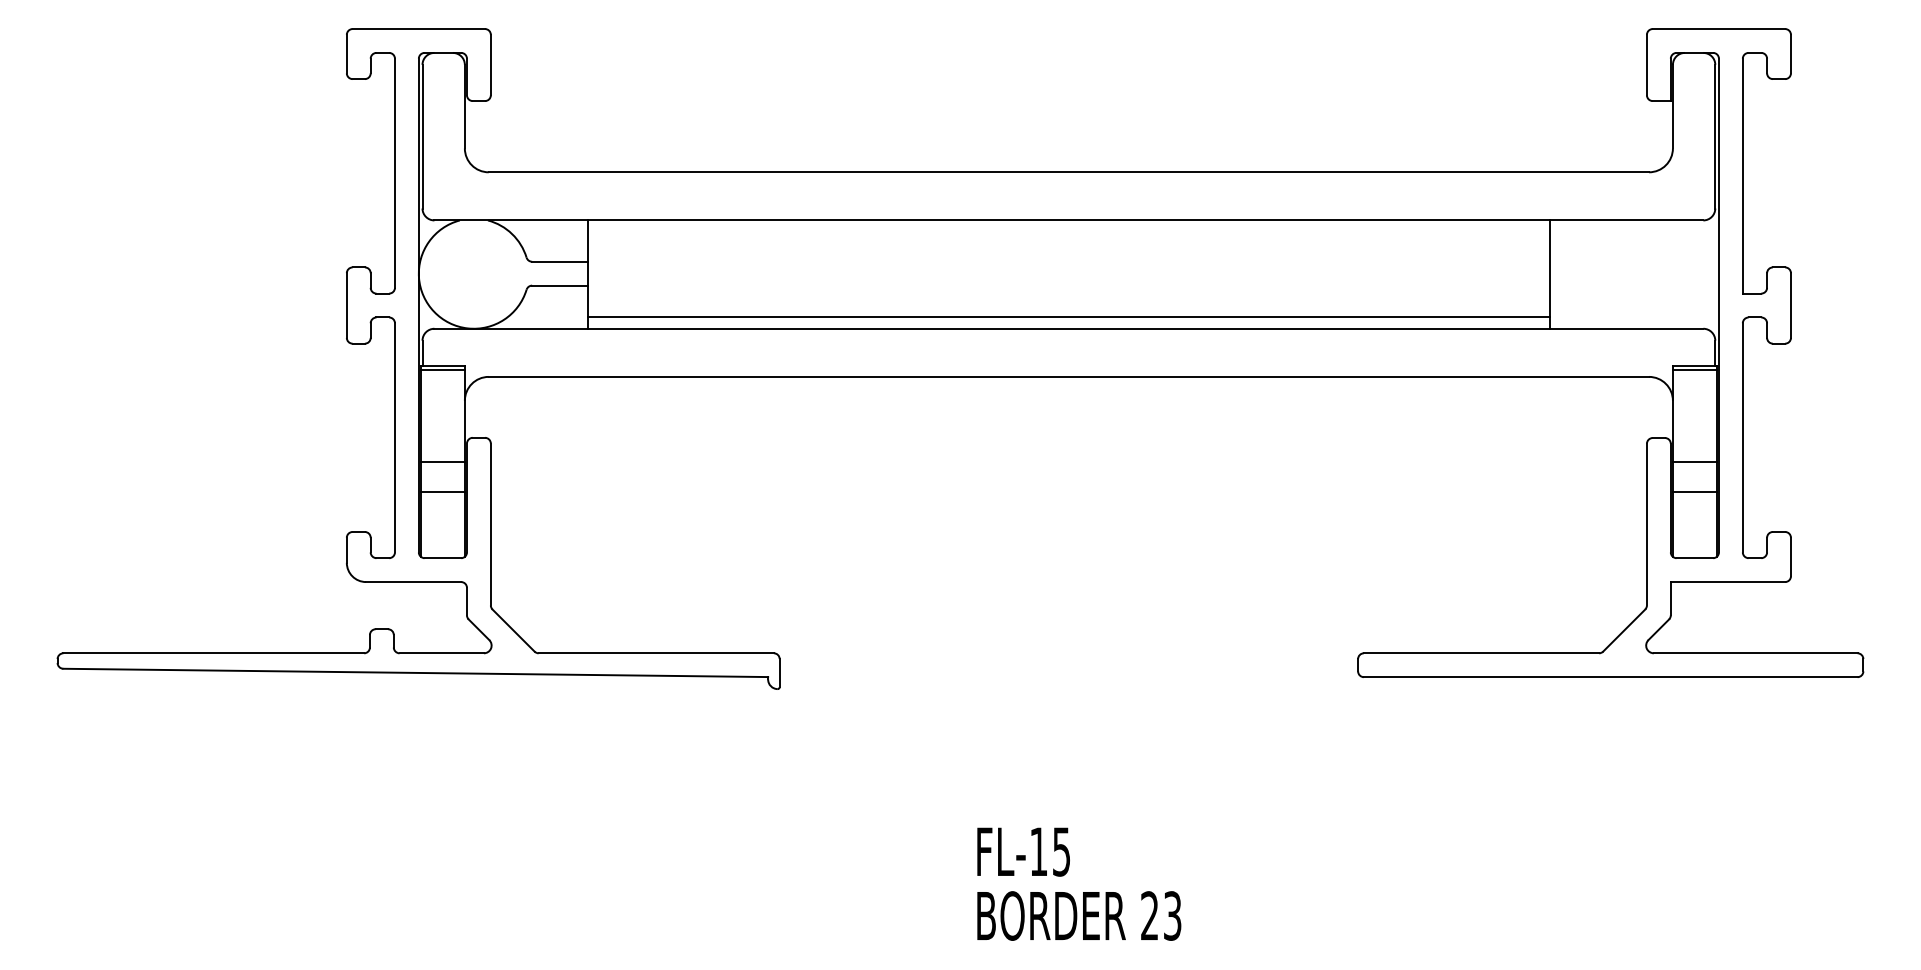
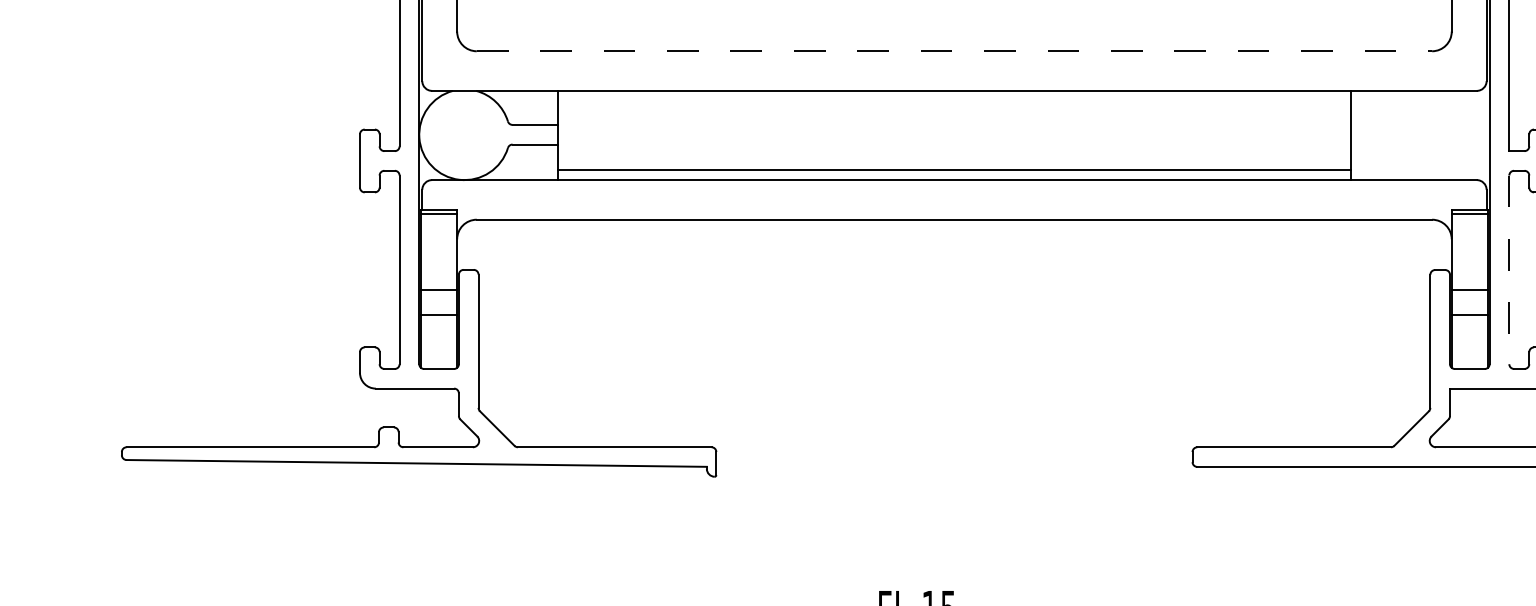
line: (1069, 172) -> (954, 51), solid -> dashed
line: (1742, 437) -> (1509, 269), solid -> dashed

